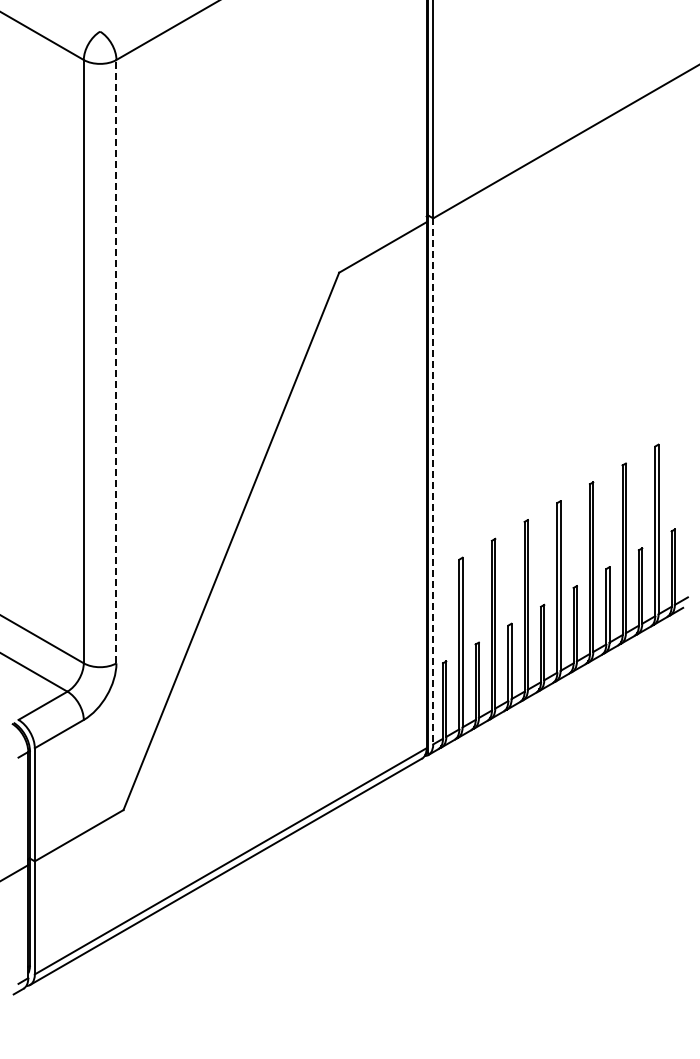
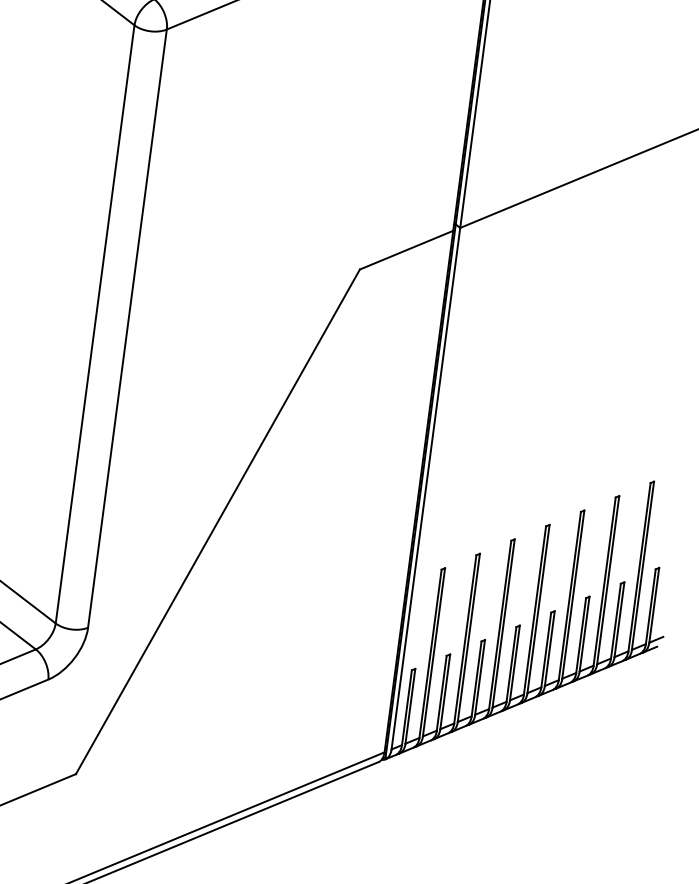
line: (116, 361) -> (127, 328), dashed -> solid
line: (433, 481) -> (426, 488), dashed -> solid

